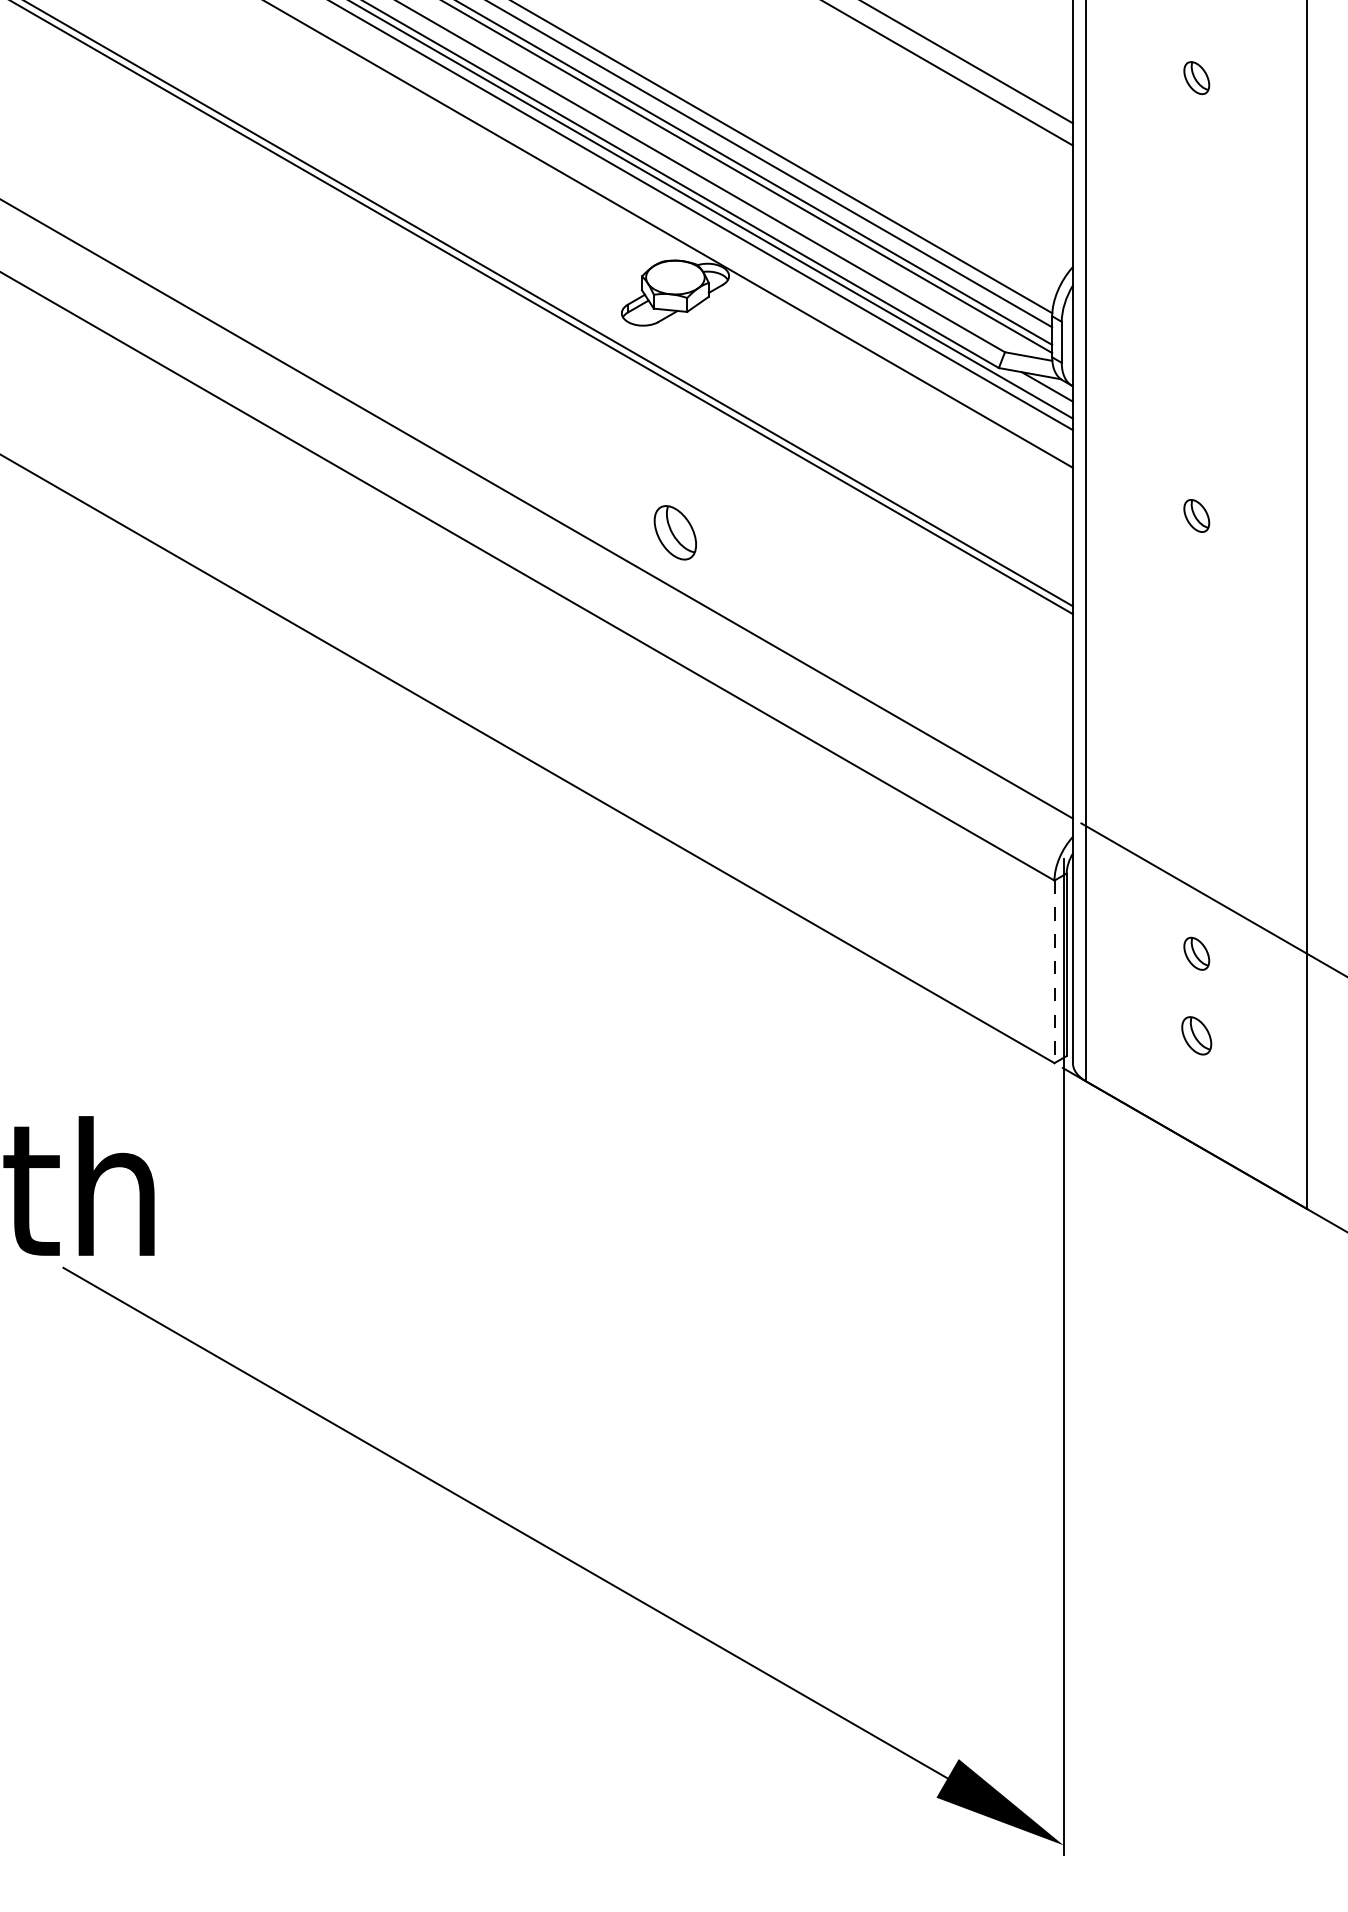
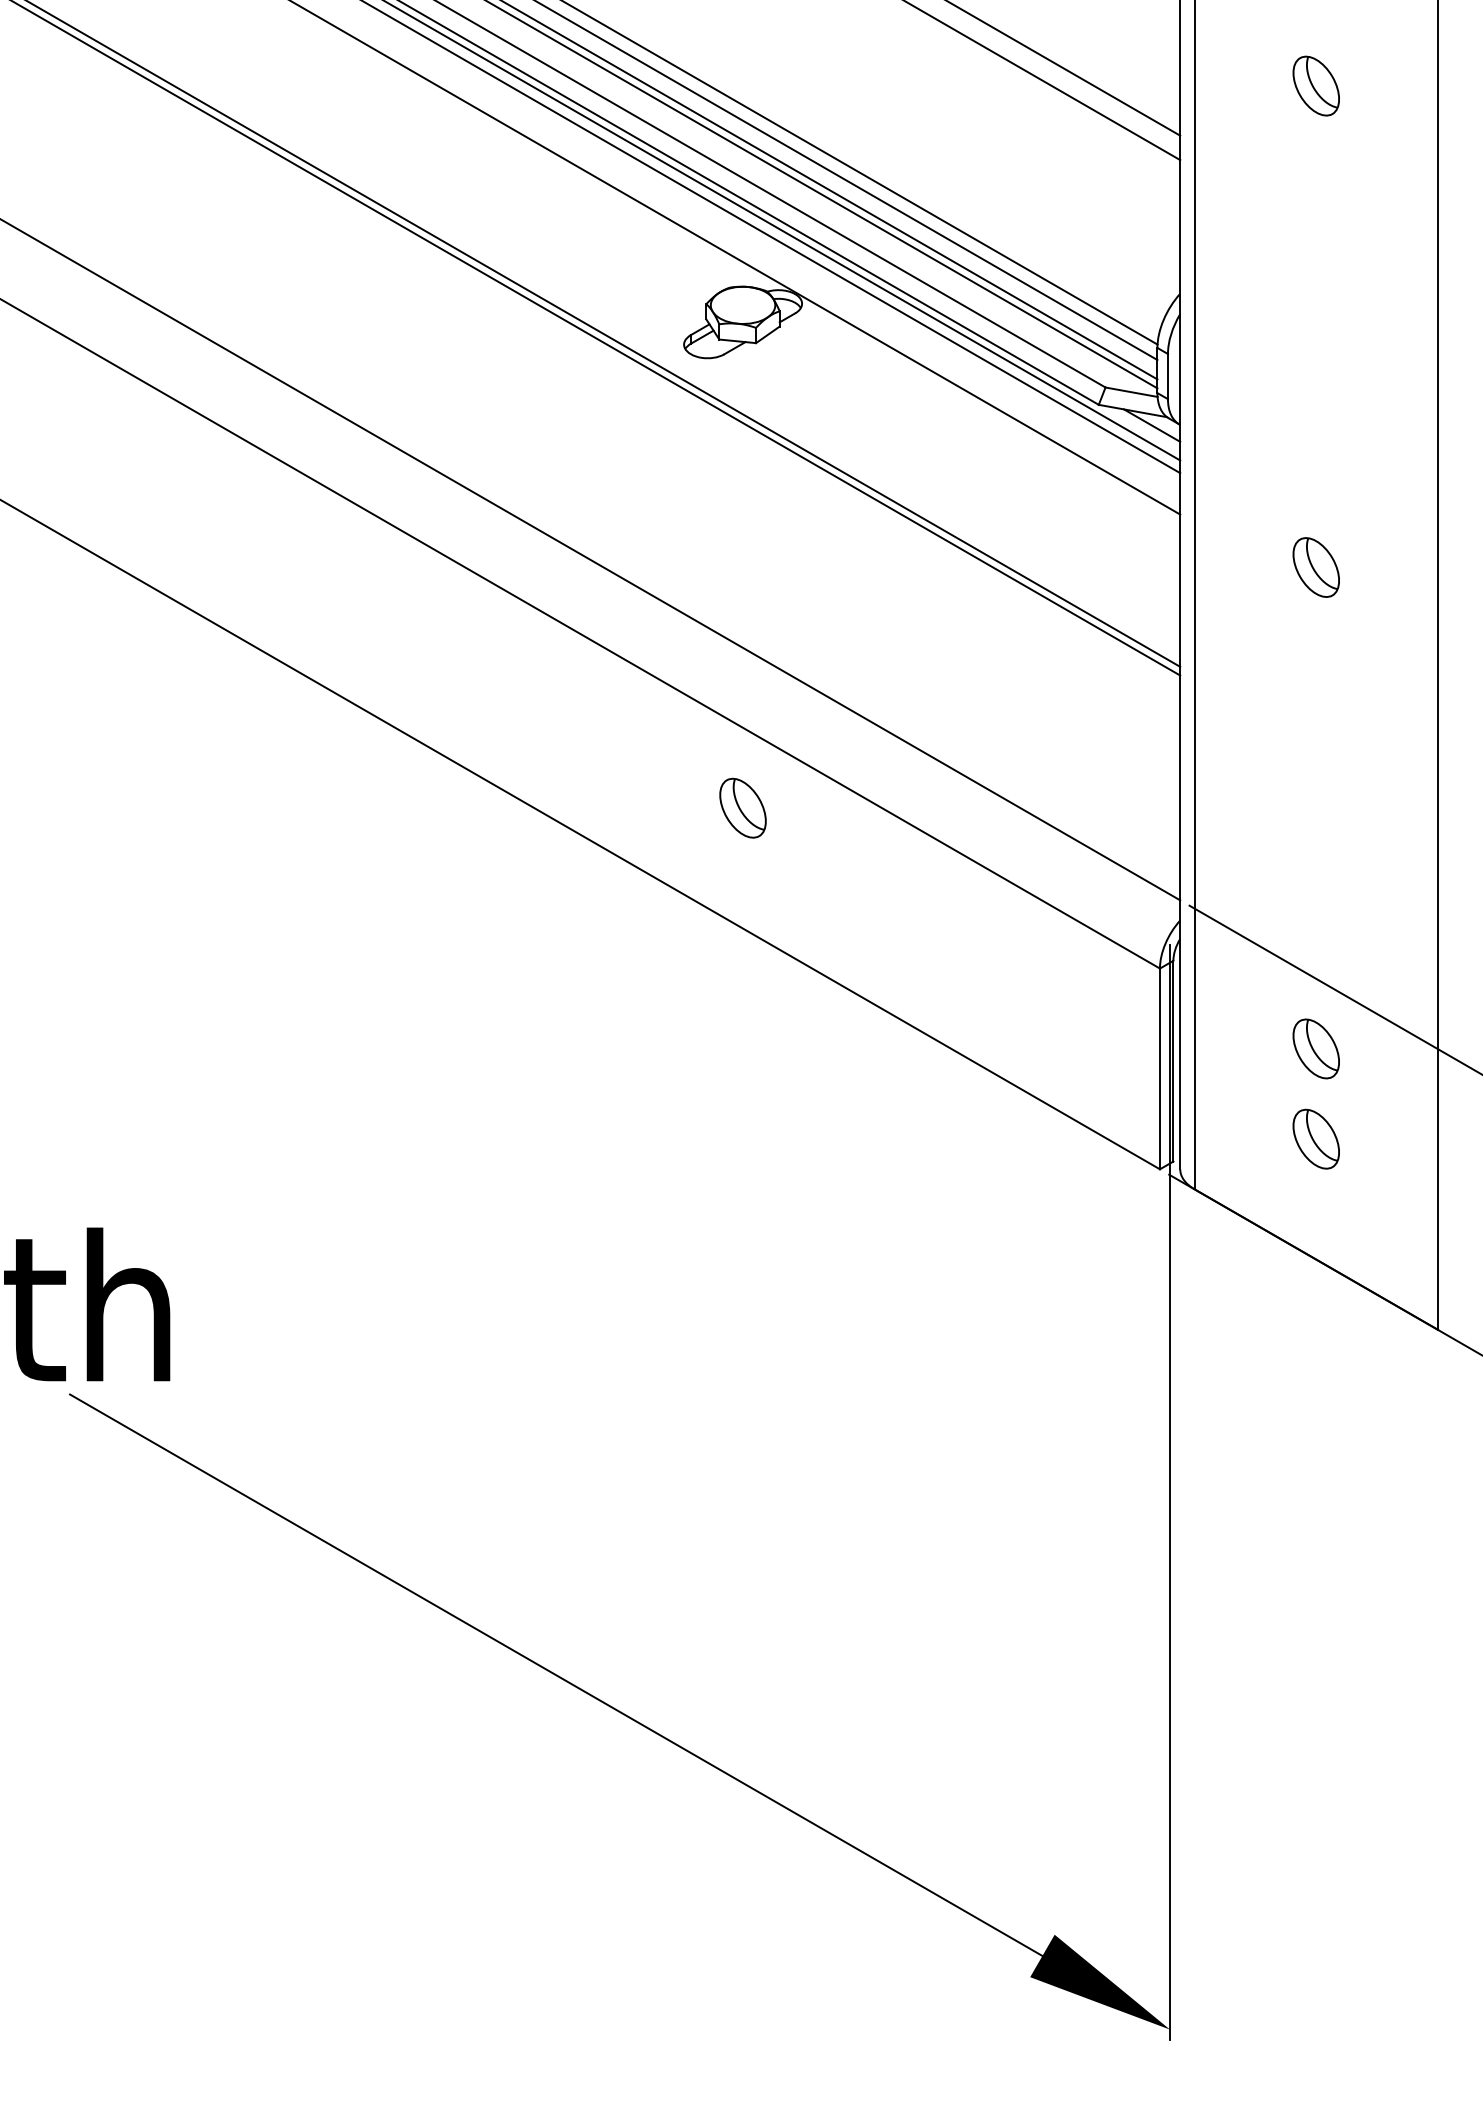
part: (1196, 77) -> (1316, 85), size x1.67
part: (1196, 515) -> (1316, 567), size x1.67
part: (674, 532) -> (742, 807), moved
part: (1196, 953) -> (1316, 1048), size x1.67
line: (1054, 972) -> (1159, 1069), dashed -> solid
part: (1196, 1035) -> (1316, 1138), size x1.43

